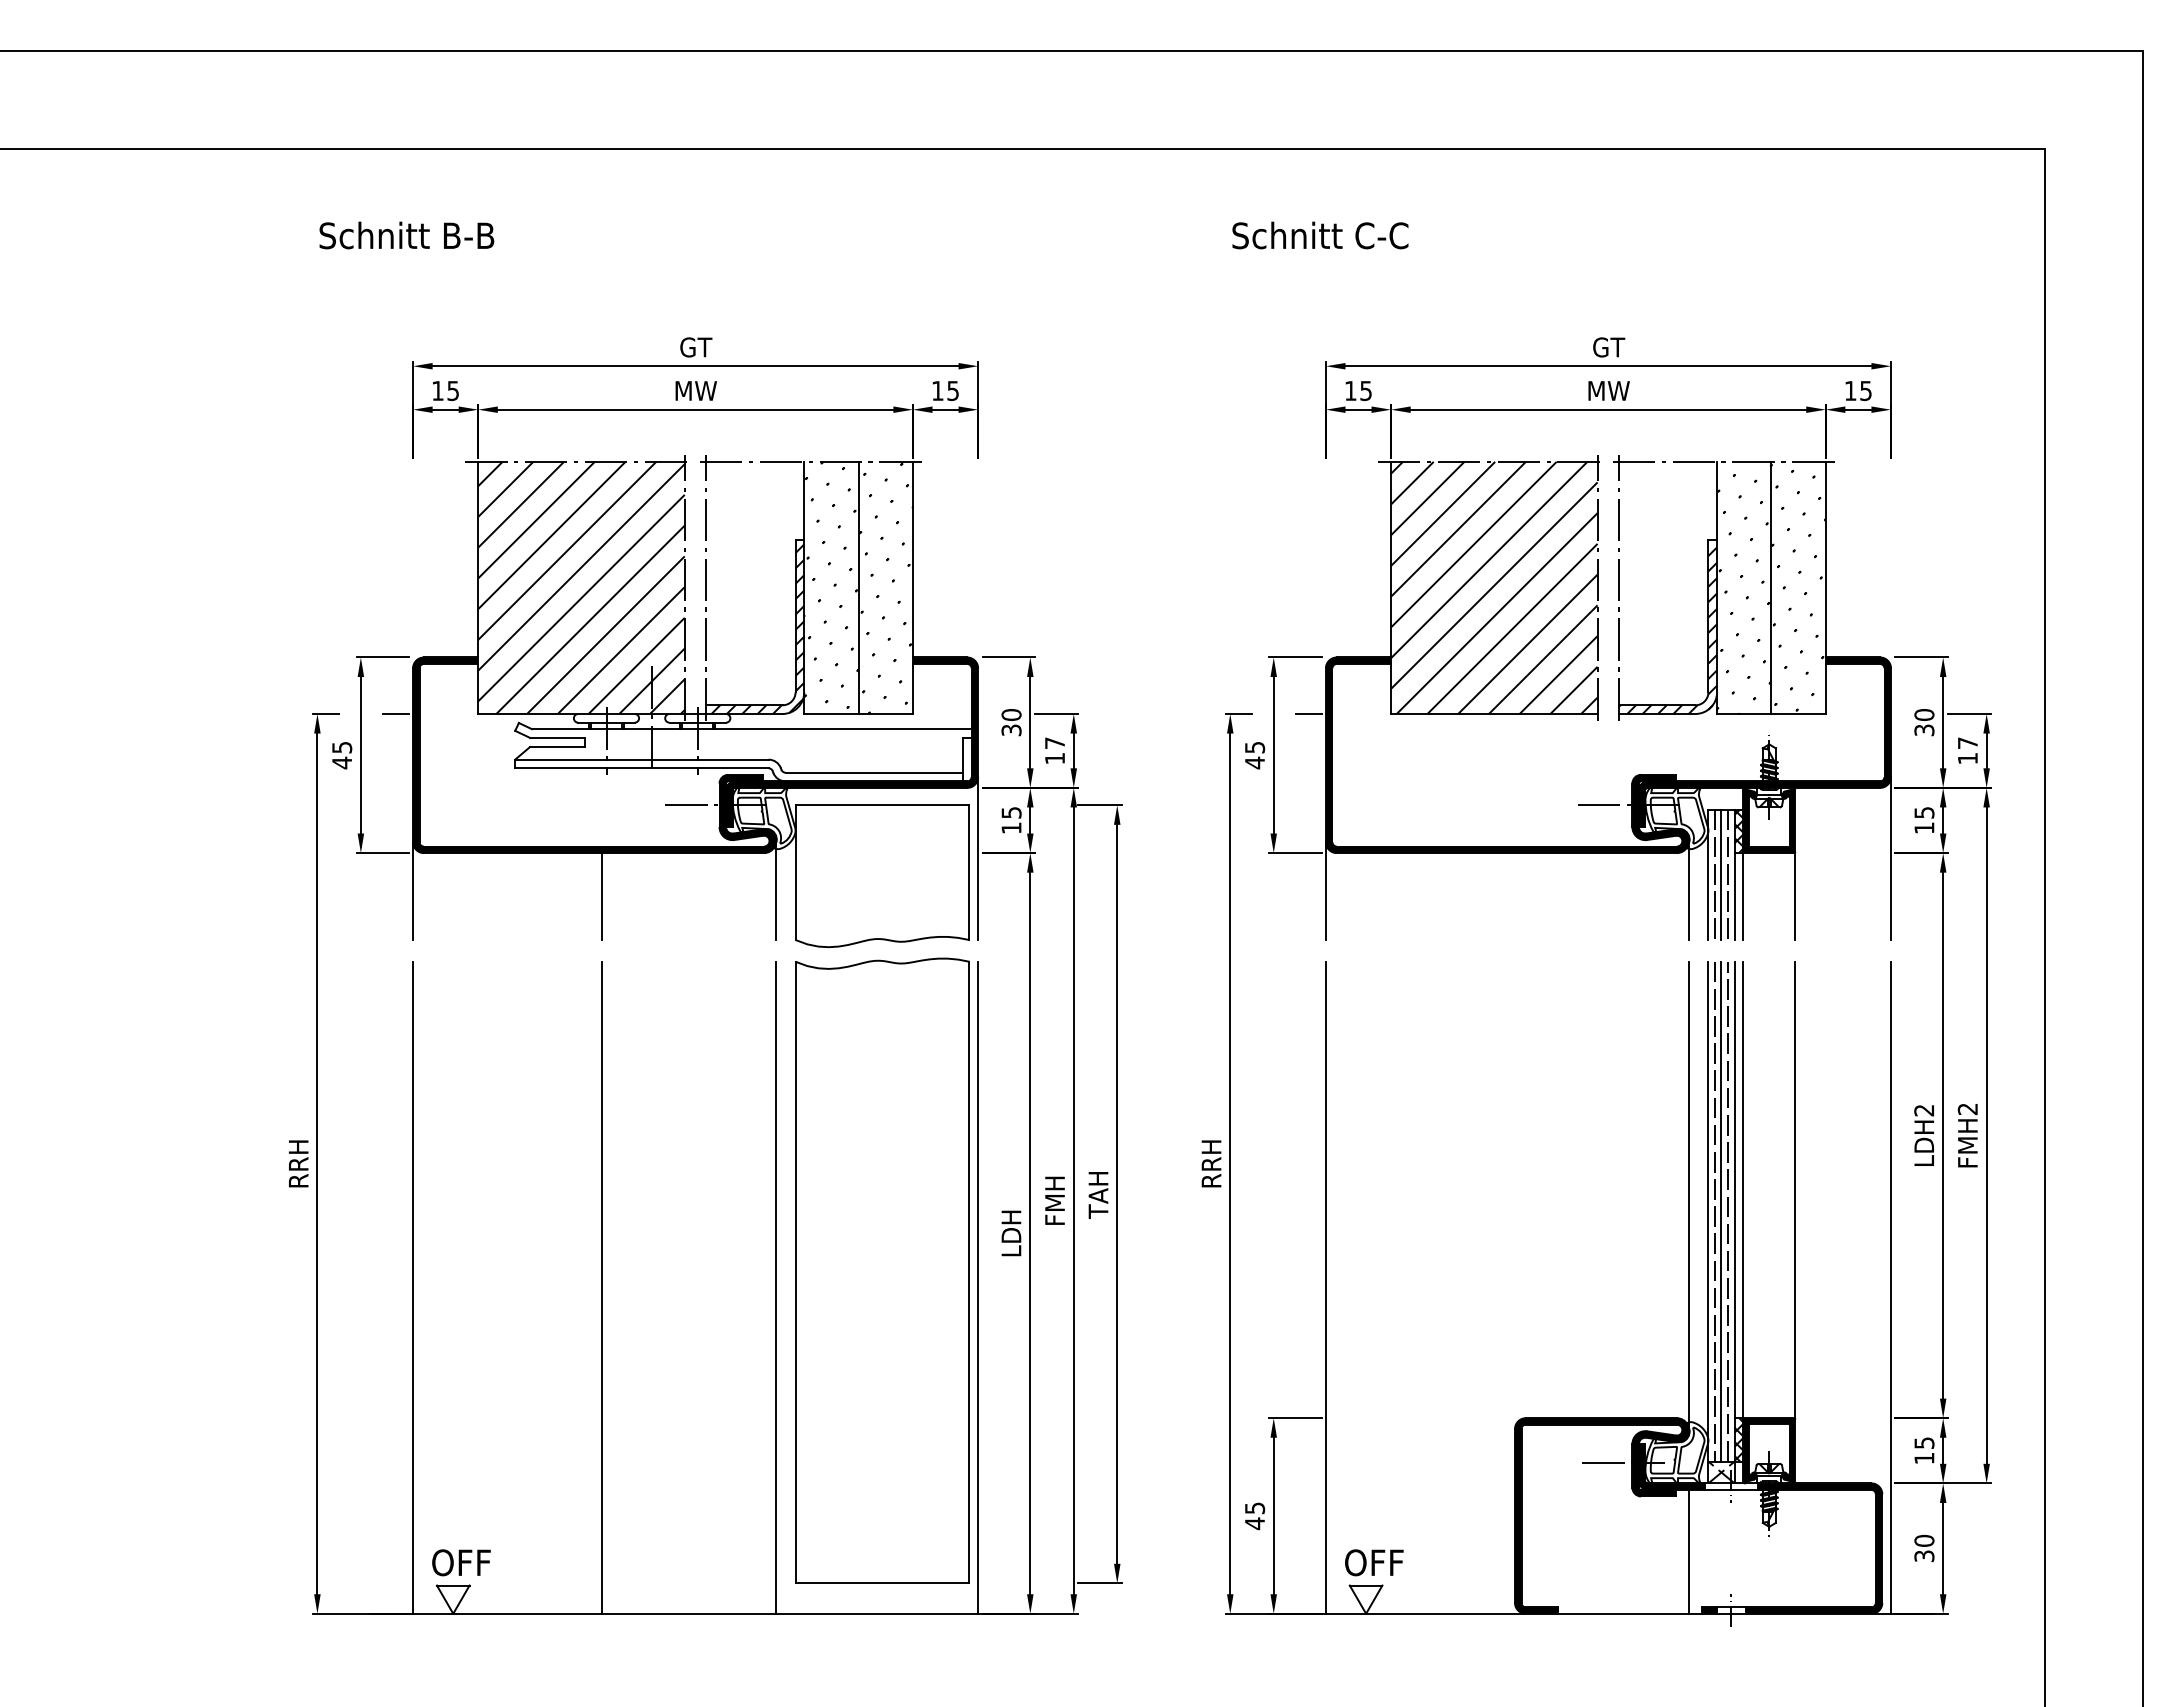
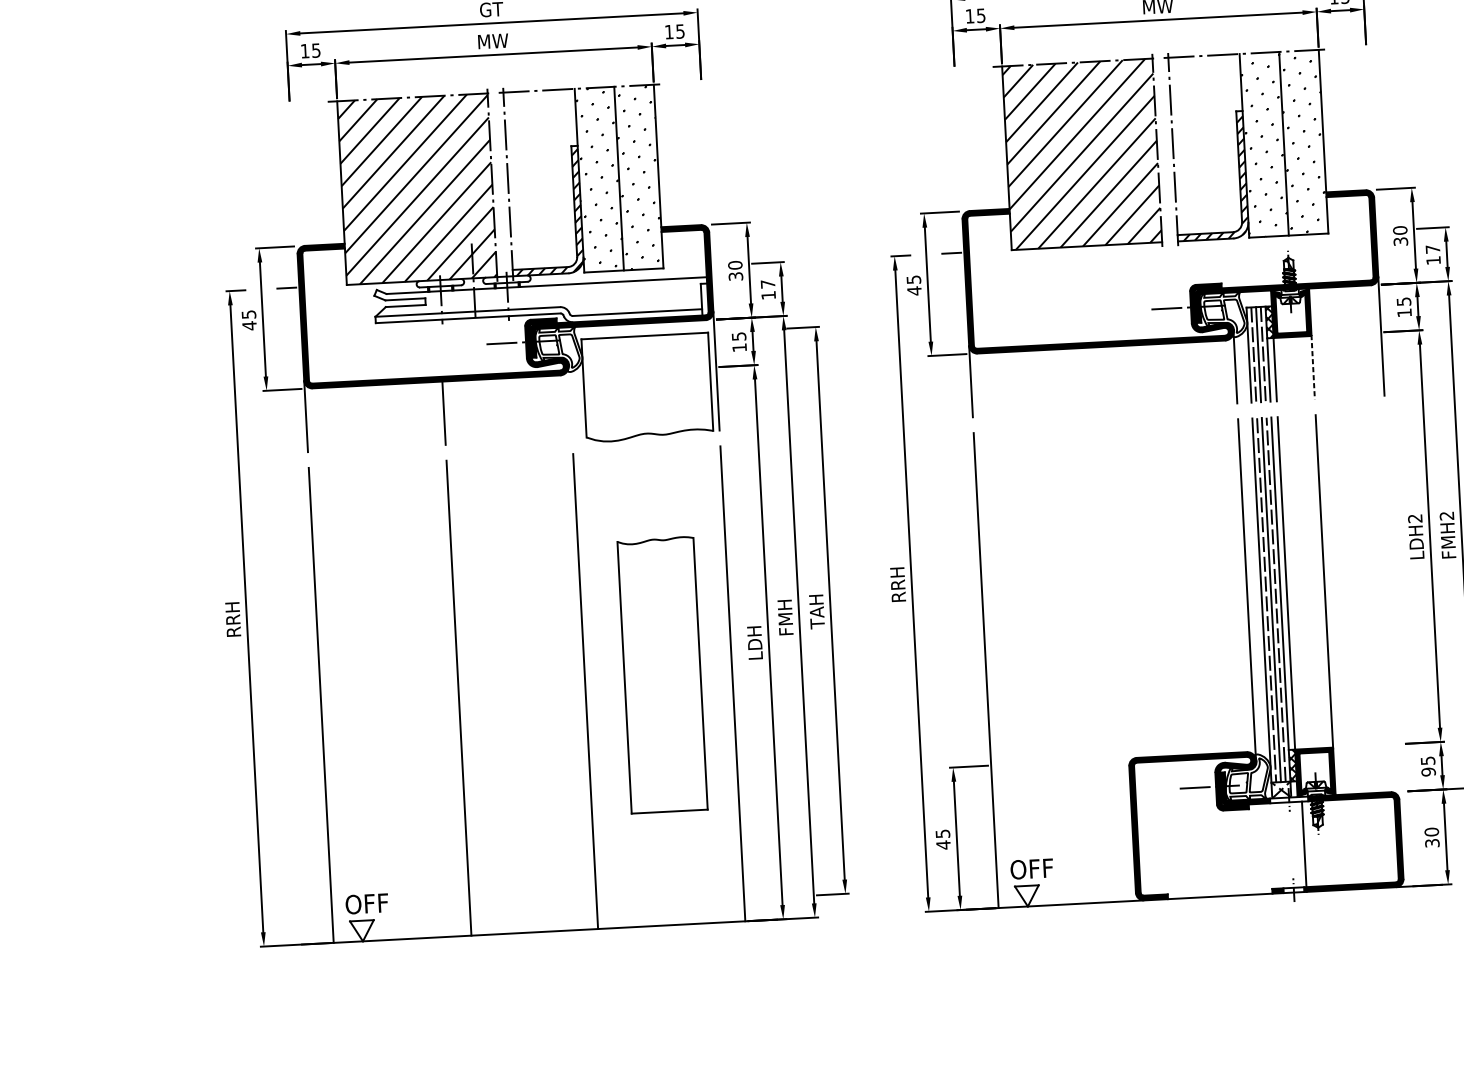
line: (776, 891) -> (570, 402), removed
line: (1795, 896) -> (1313, 367), solid -> dashed
part: (882, 1270) -> (662, 674), size x0.6
line: (1891, 1287) -> (1398, 648), removed
text: (1924, 1458) -> (1428, 772), 15 -> 95
line: (1688, 1551) -> (1304, 846), moved

